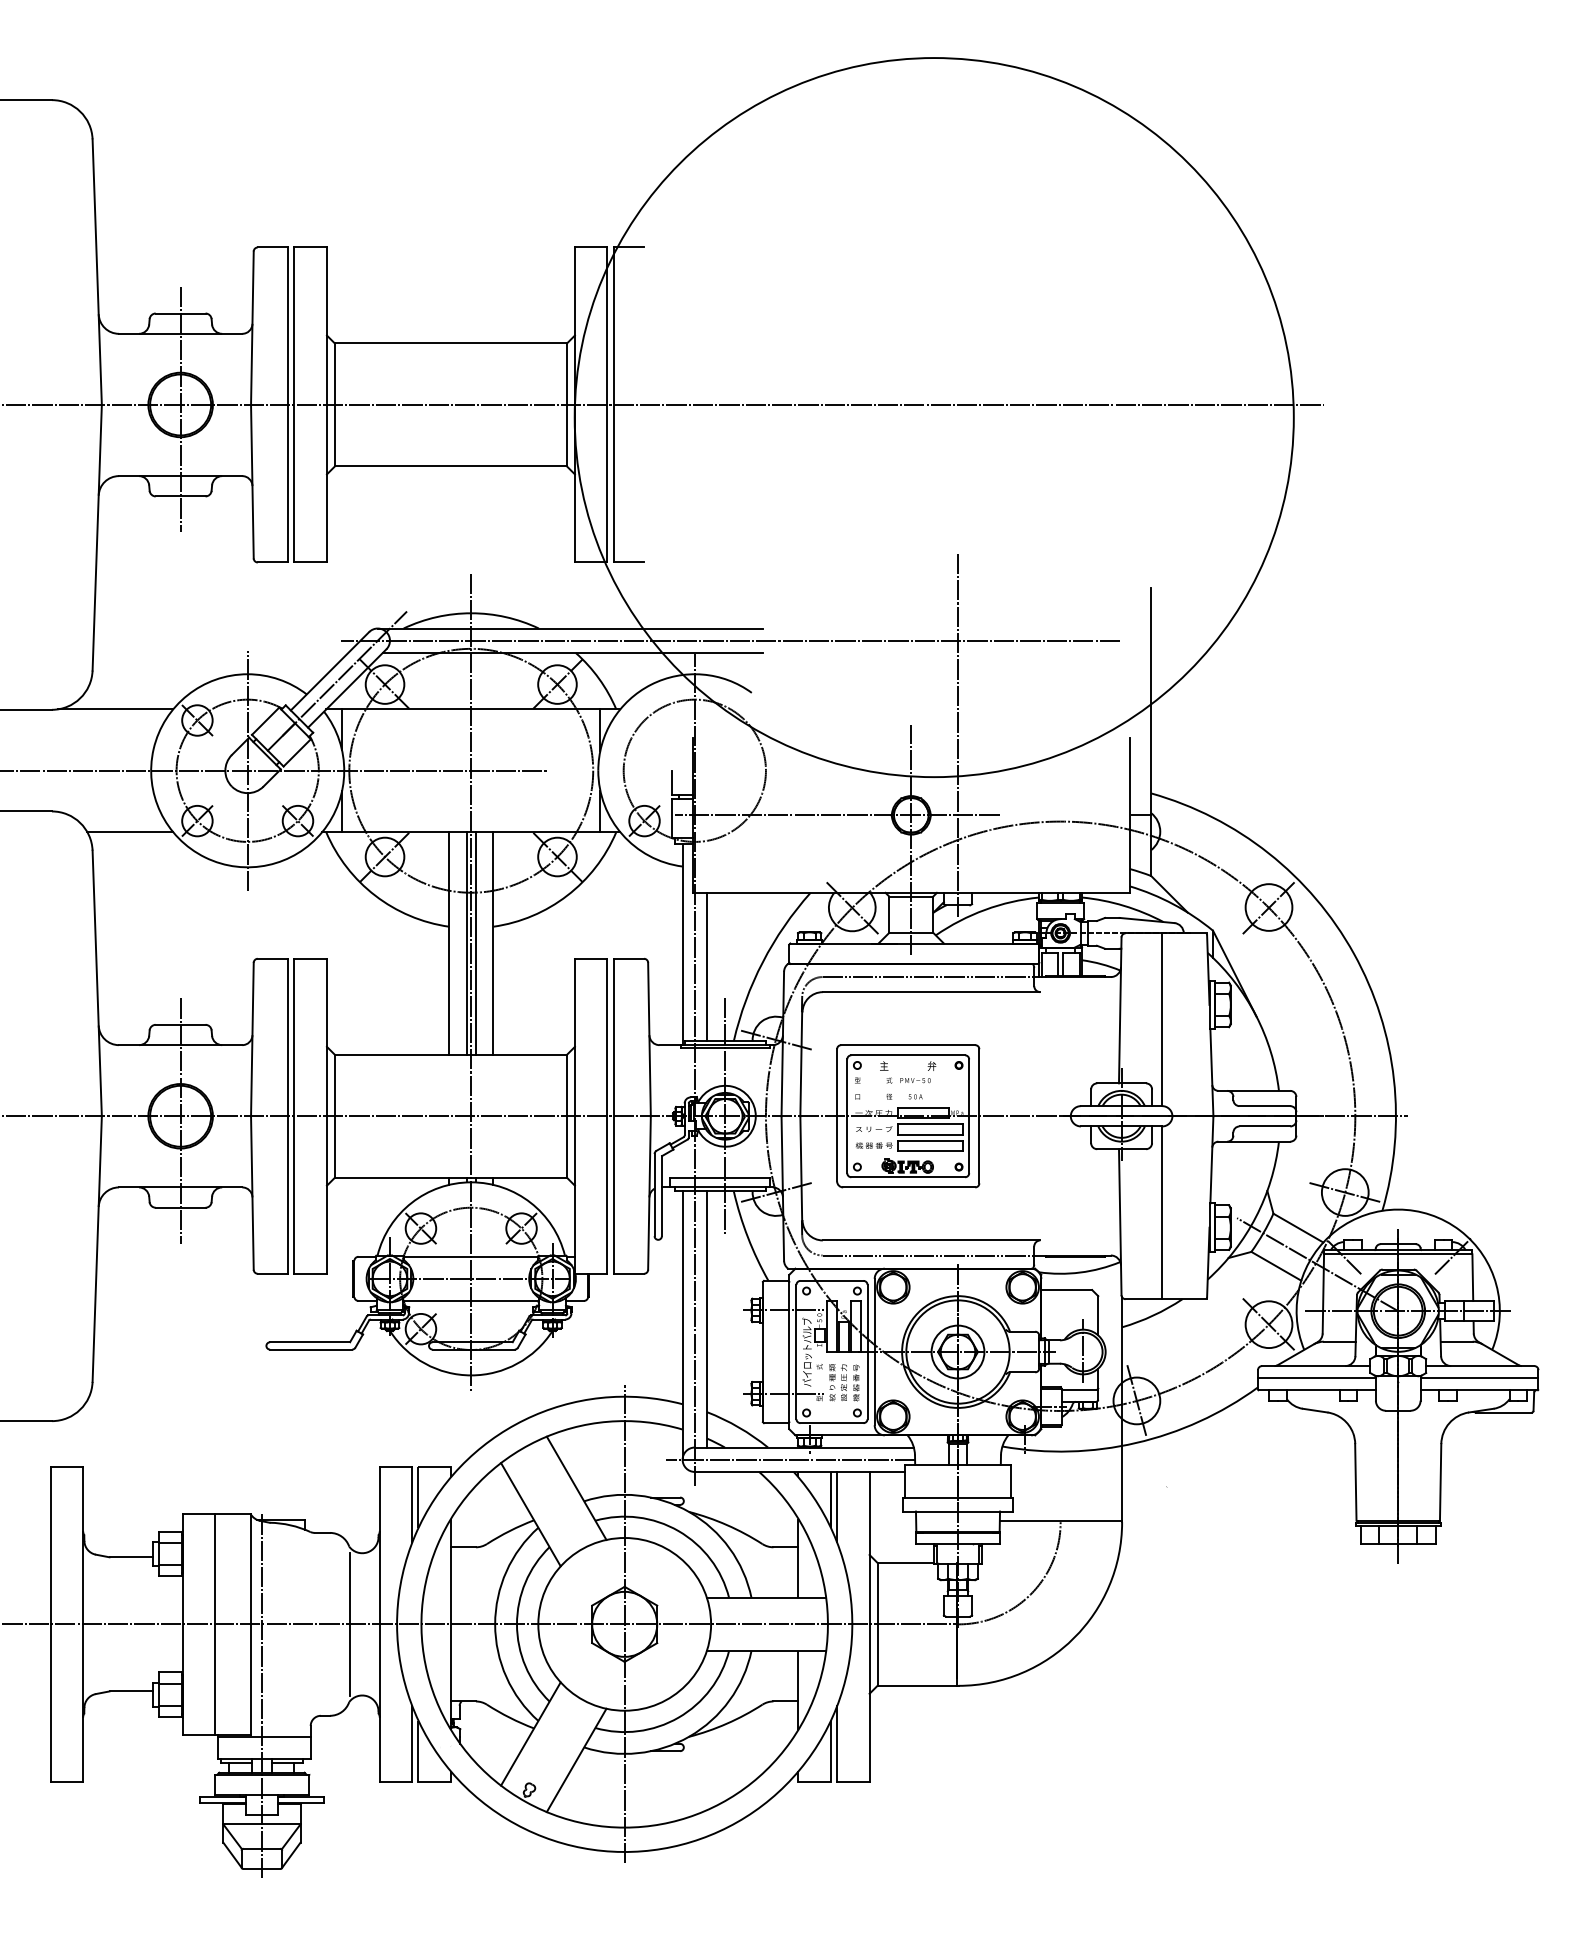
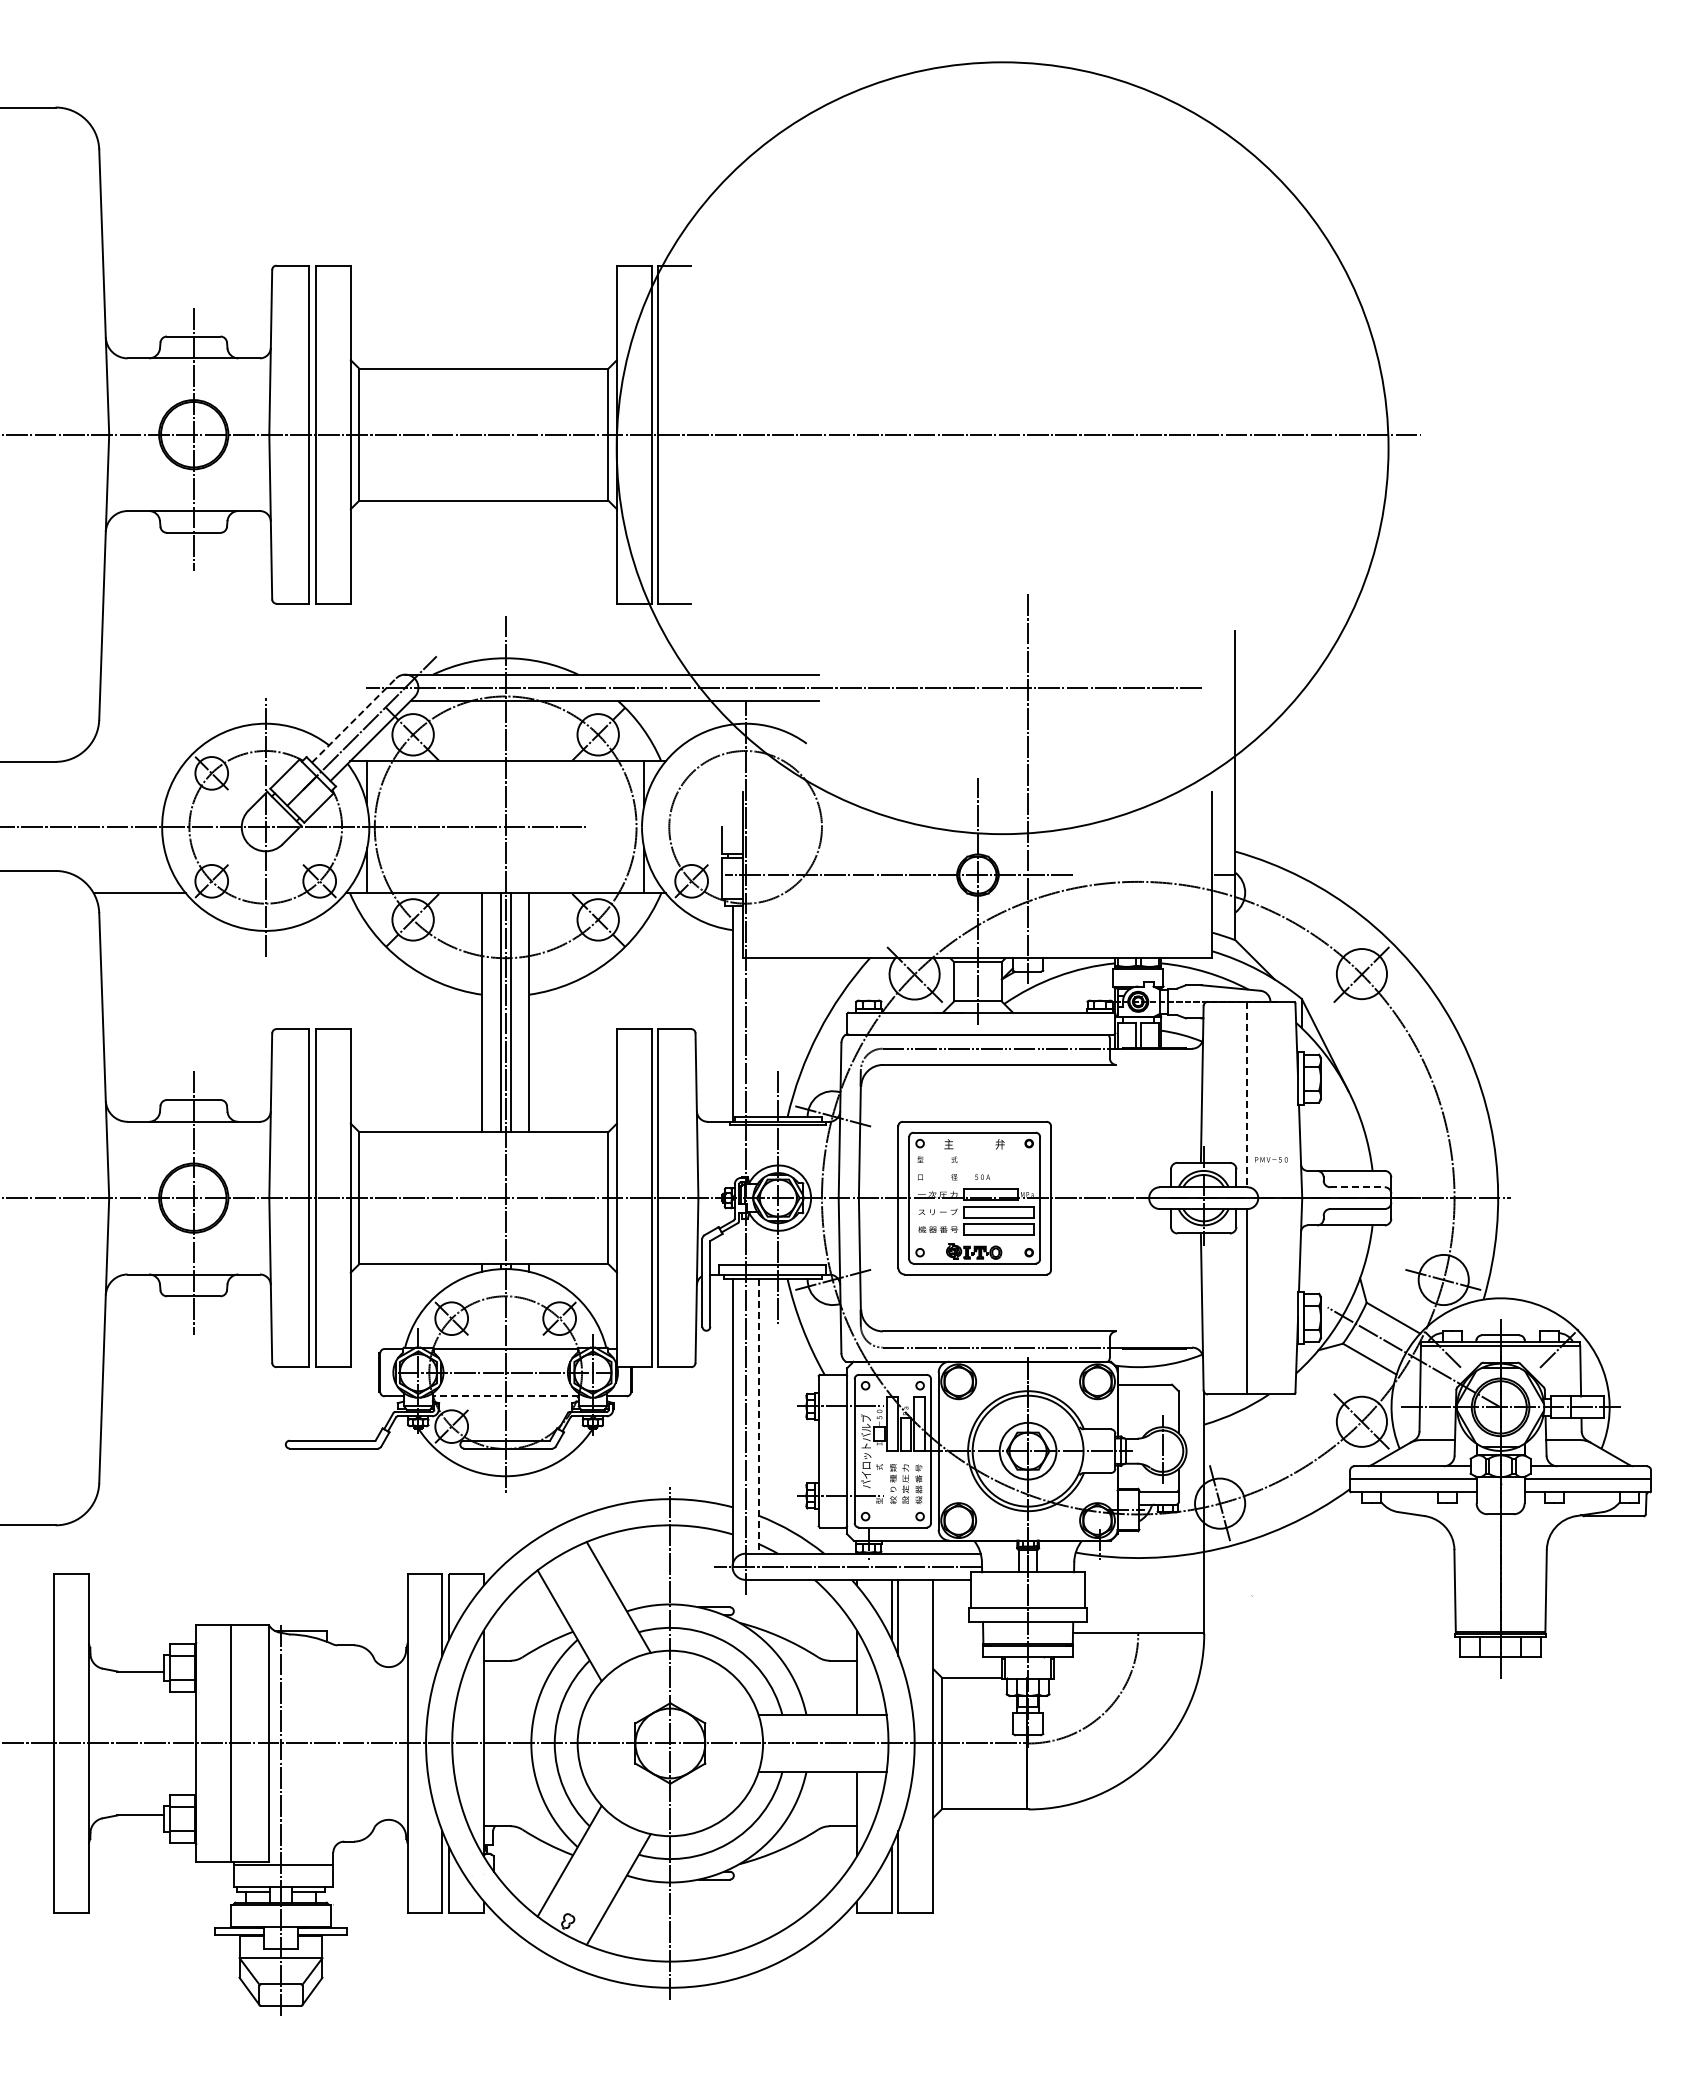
line: (330, 671) -> (354, 720), solid -> dashed
line: (115, 709) -> (123, 761), removed
line: (706, 966) -> (758, 1037), removed
line: (1162, 1019) -> (1247, 1094), solid -> dashed
text: (915, 1080) -> (1271, 1159), moved
line: (1264, 1106) -> (1357, 1187), solid -> dashed
line: (471, 1301) -> (505, 1396), solid -> dashed
line: (706, 1319) -> (758, 1416), solid -> dashed
line: (349, 1624) -> (375, 1743), removed

